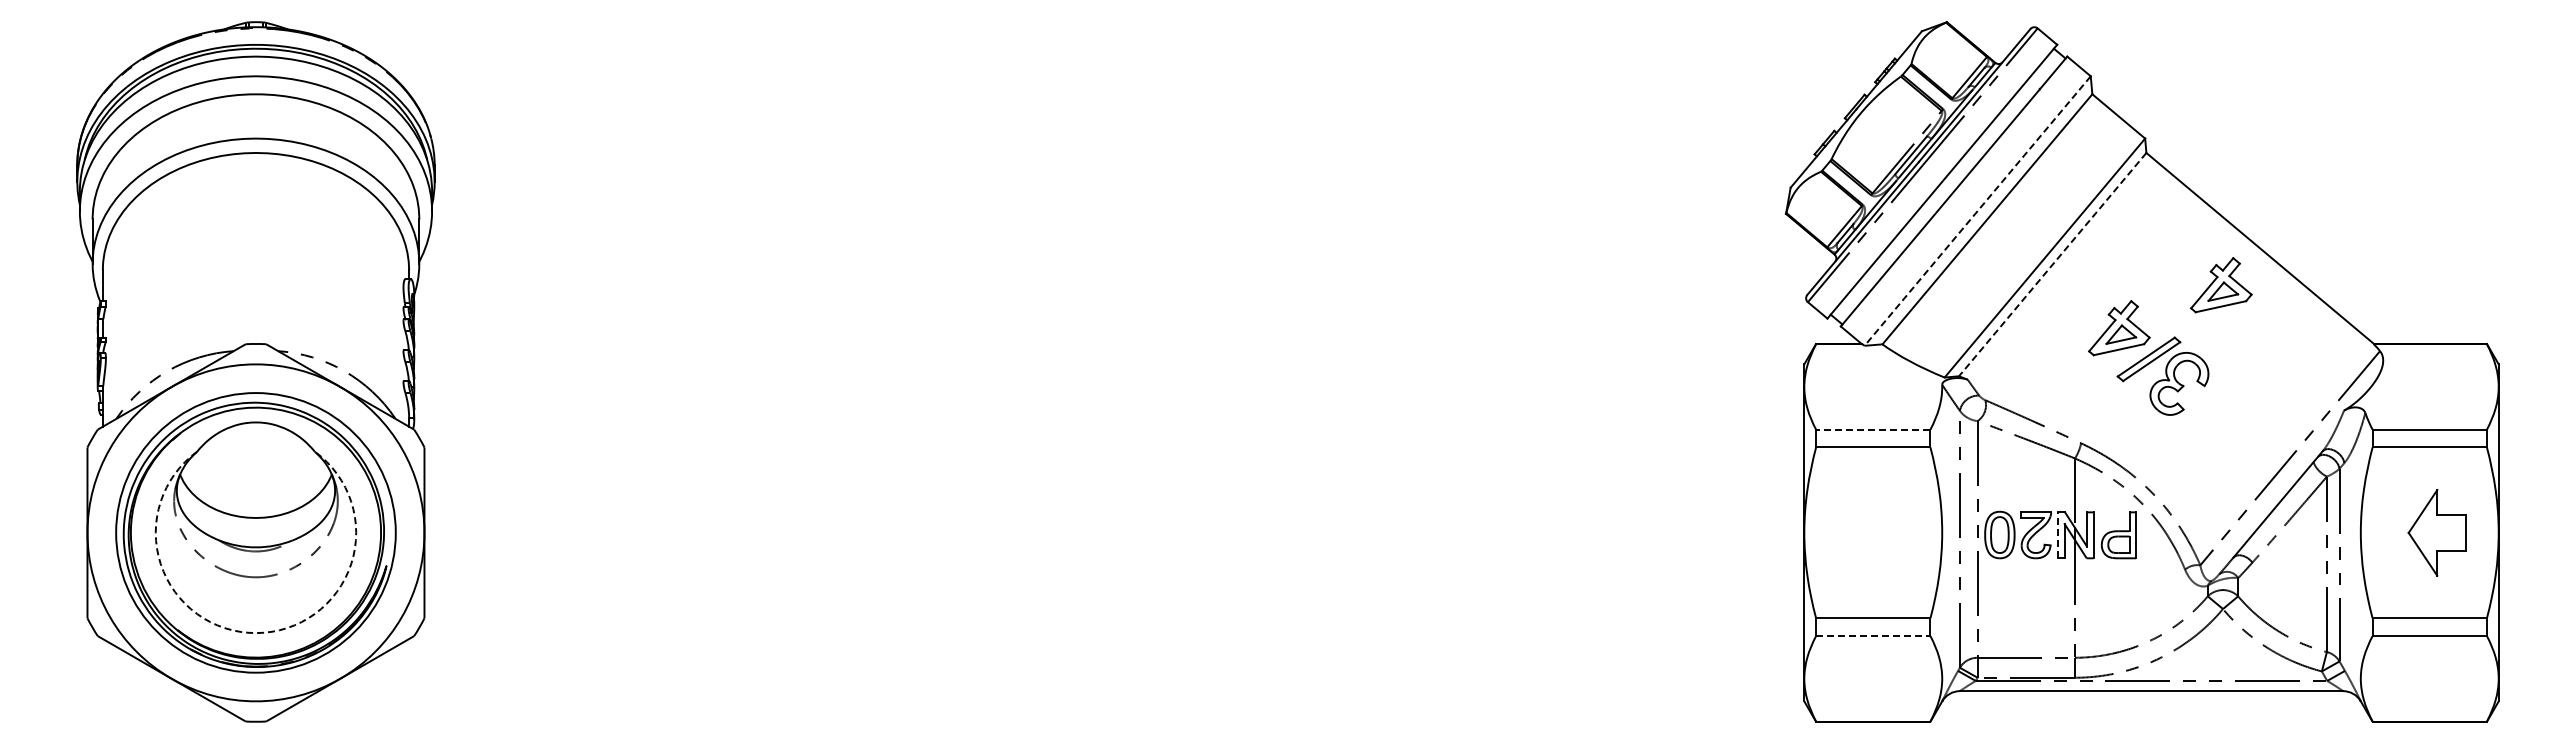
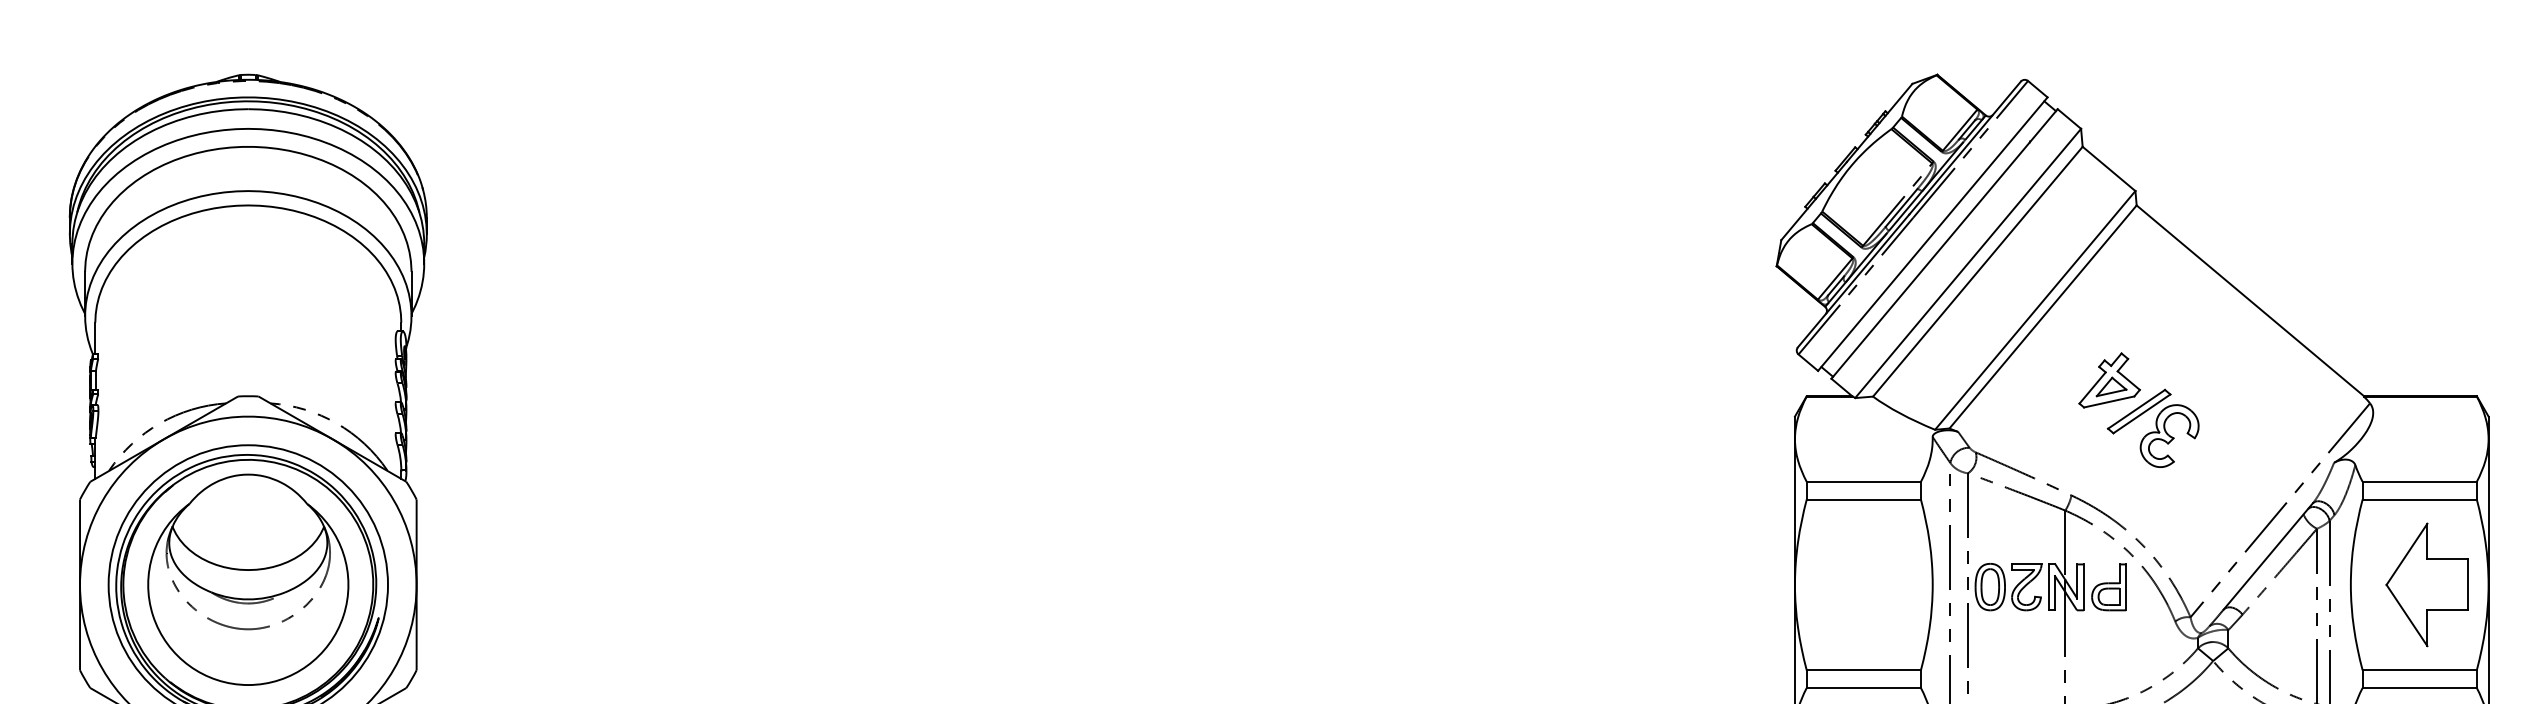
line: (1977, 211) -> (1967, 263), dashed -> solid
line: (2052, 264) -> (2042, 316), dashed -> solid
part: (2221, 285) -> (2211, 337), removed
line: (1872, 429) -> (1863, 481), dashed -> solid
part: (2436, 532) -> (2426, 584), size x1.43
line: (2058, 535) -> (2048, 587), dashed -> solid
arc: (255, 633) -> (247, 685), dashed -> solid
line: (1873, 636) -> (1864, 688), dashed -> solid

